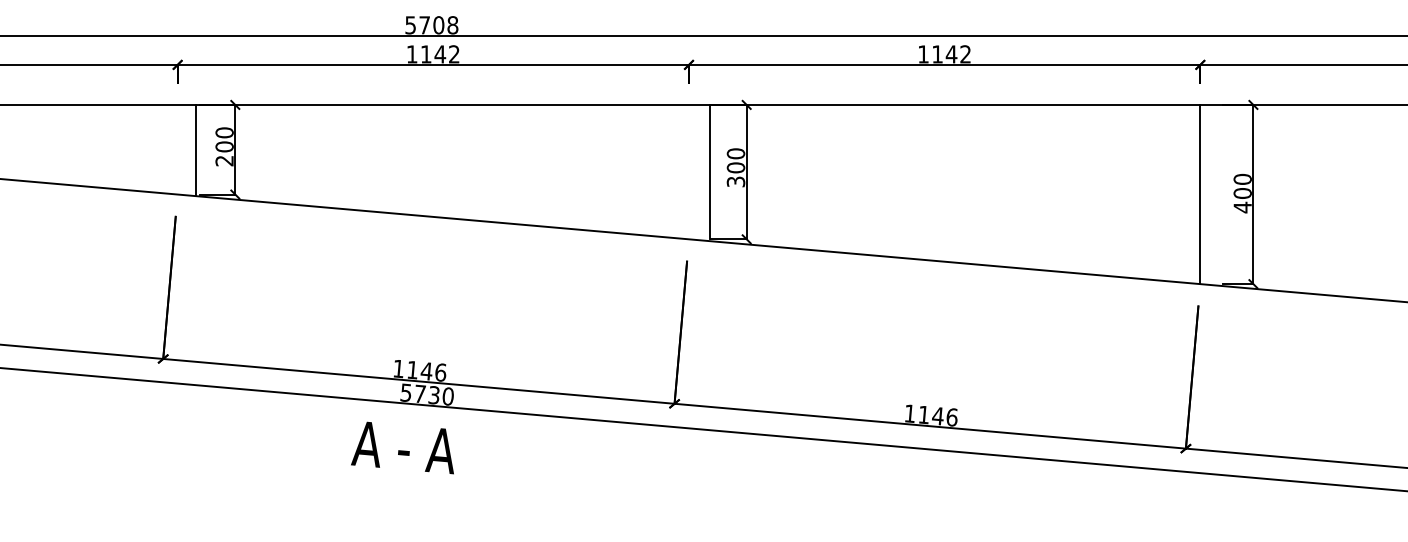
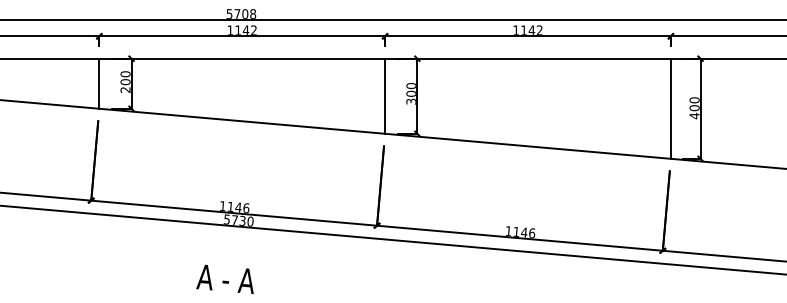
line: (195, 149) -> (99, 83), moved
line: (711, 170) -> (385, 95), moved
text: (401, 446) -> (224, 278), moved

